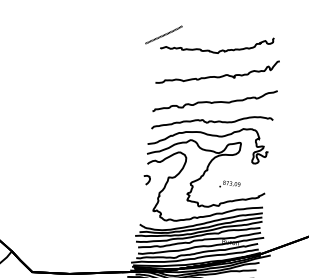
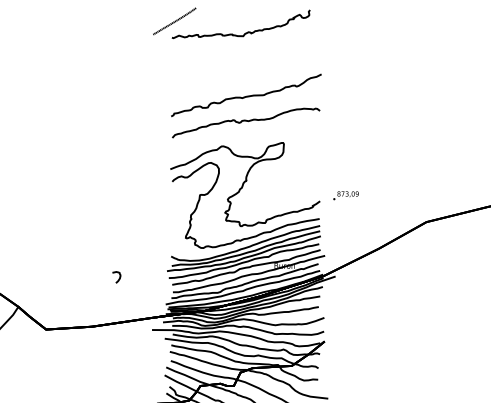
curve: (215, 75) -> (243, 64), removed
curve: (208, 135) -> (243, 138), removed
curve: (148, 181) -> (118, 278), moved
text: (229, 184) -> (345, 195), moved

